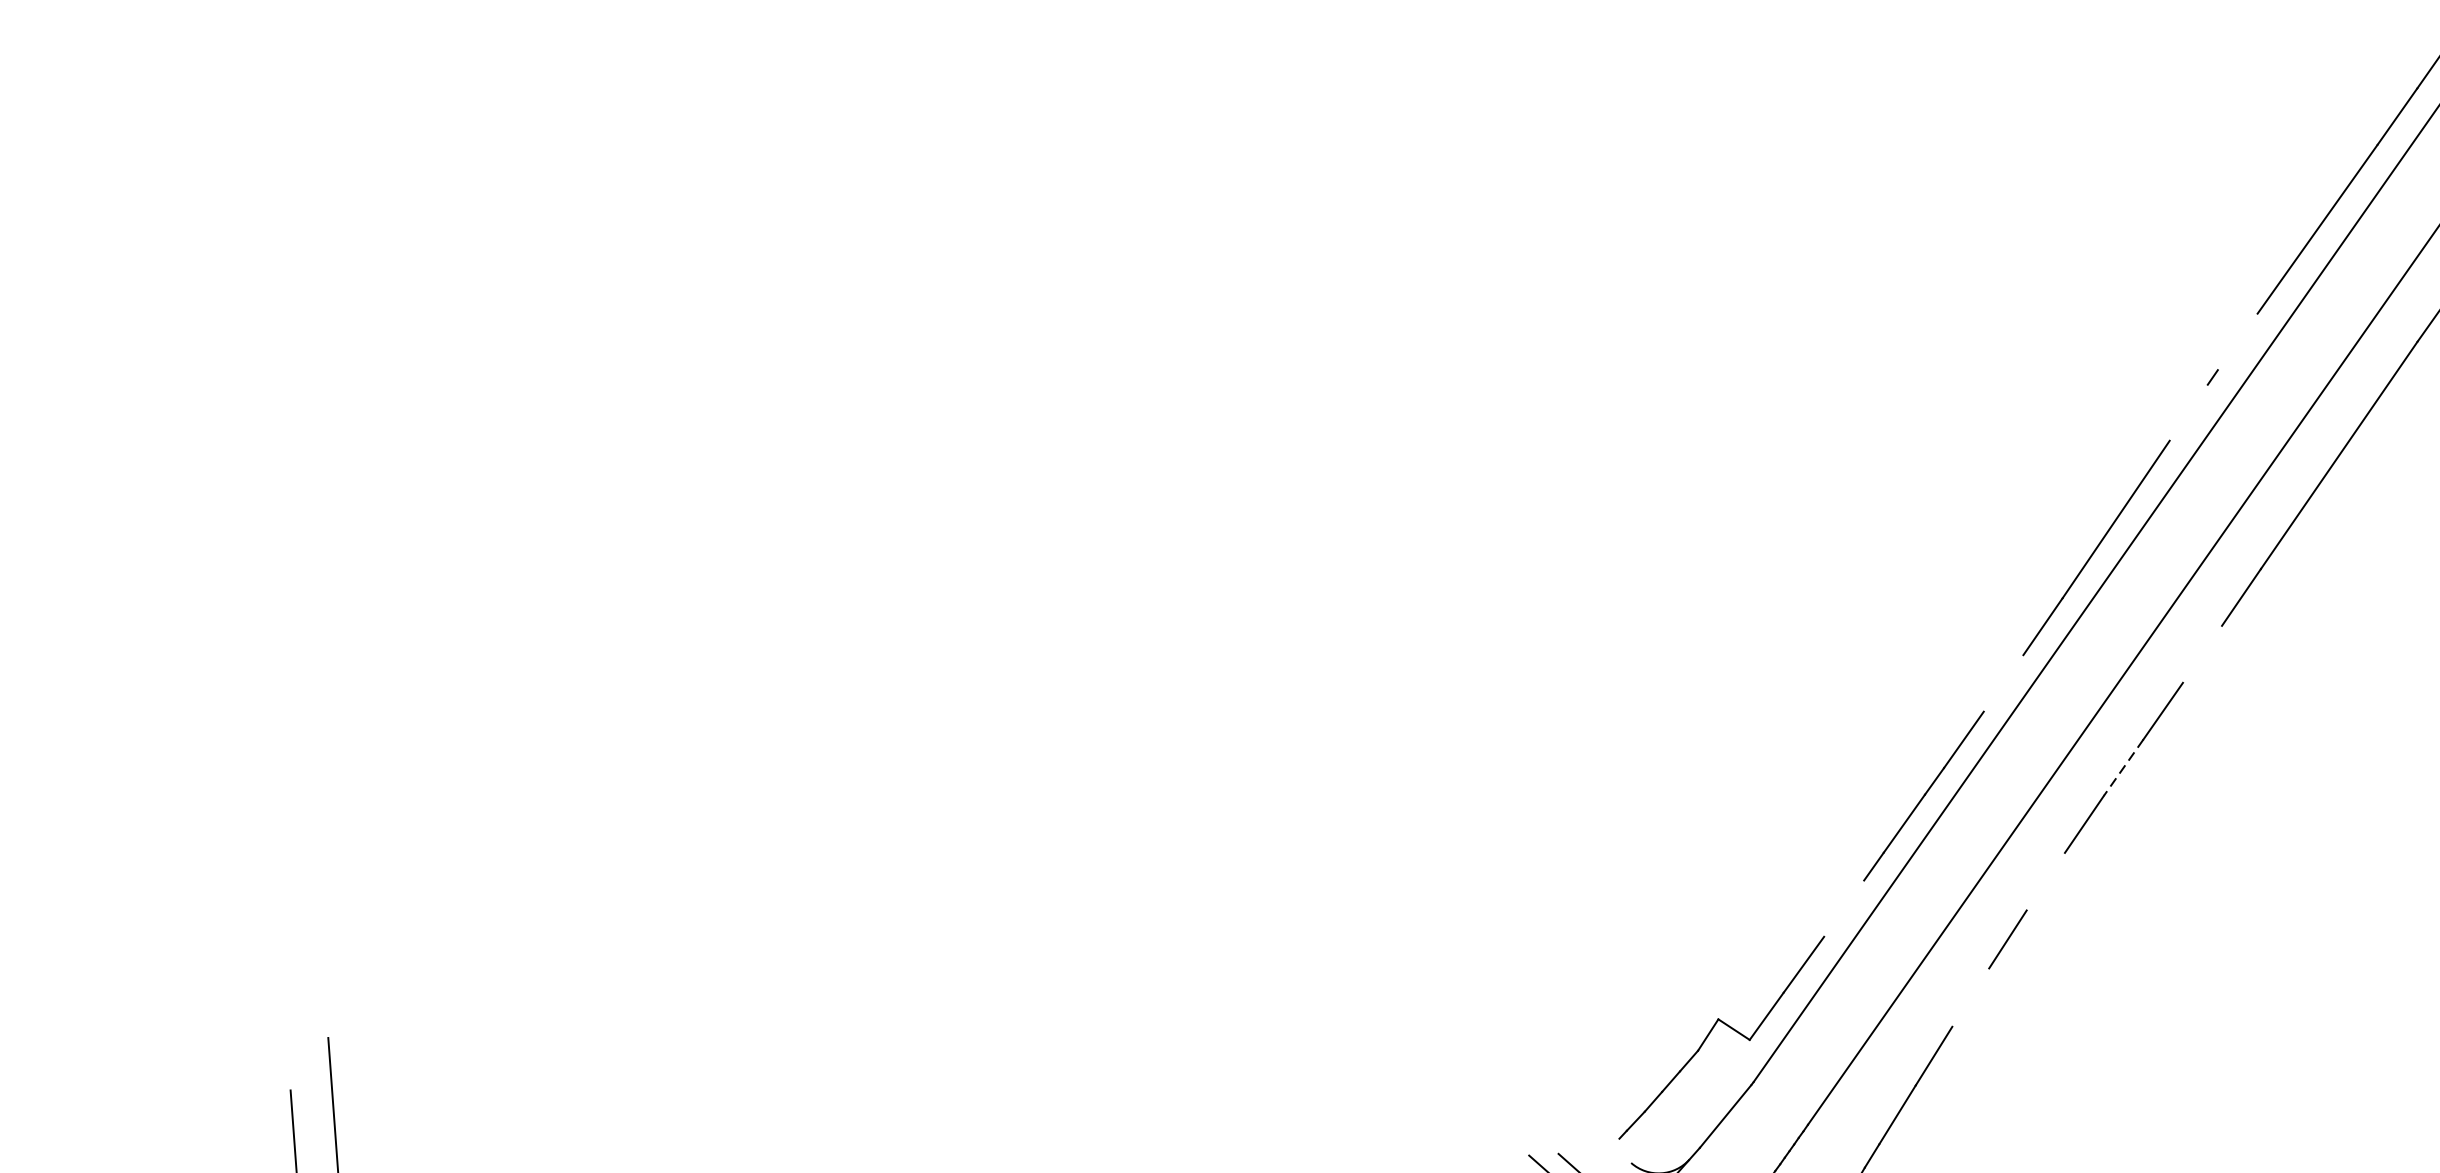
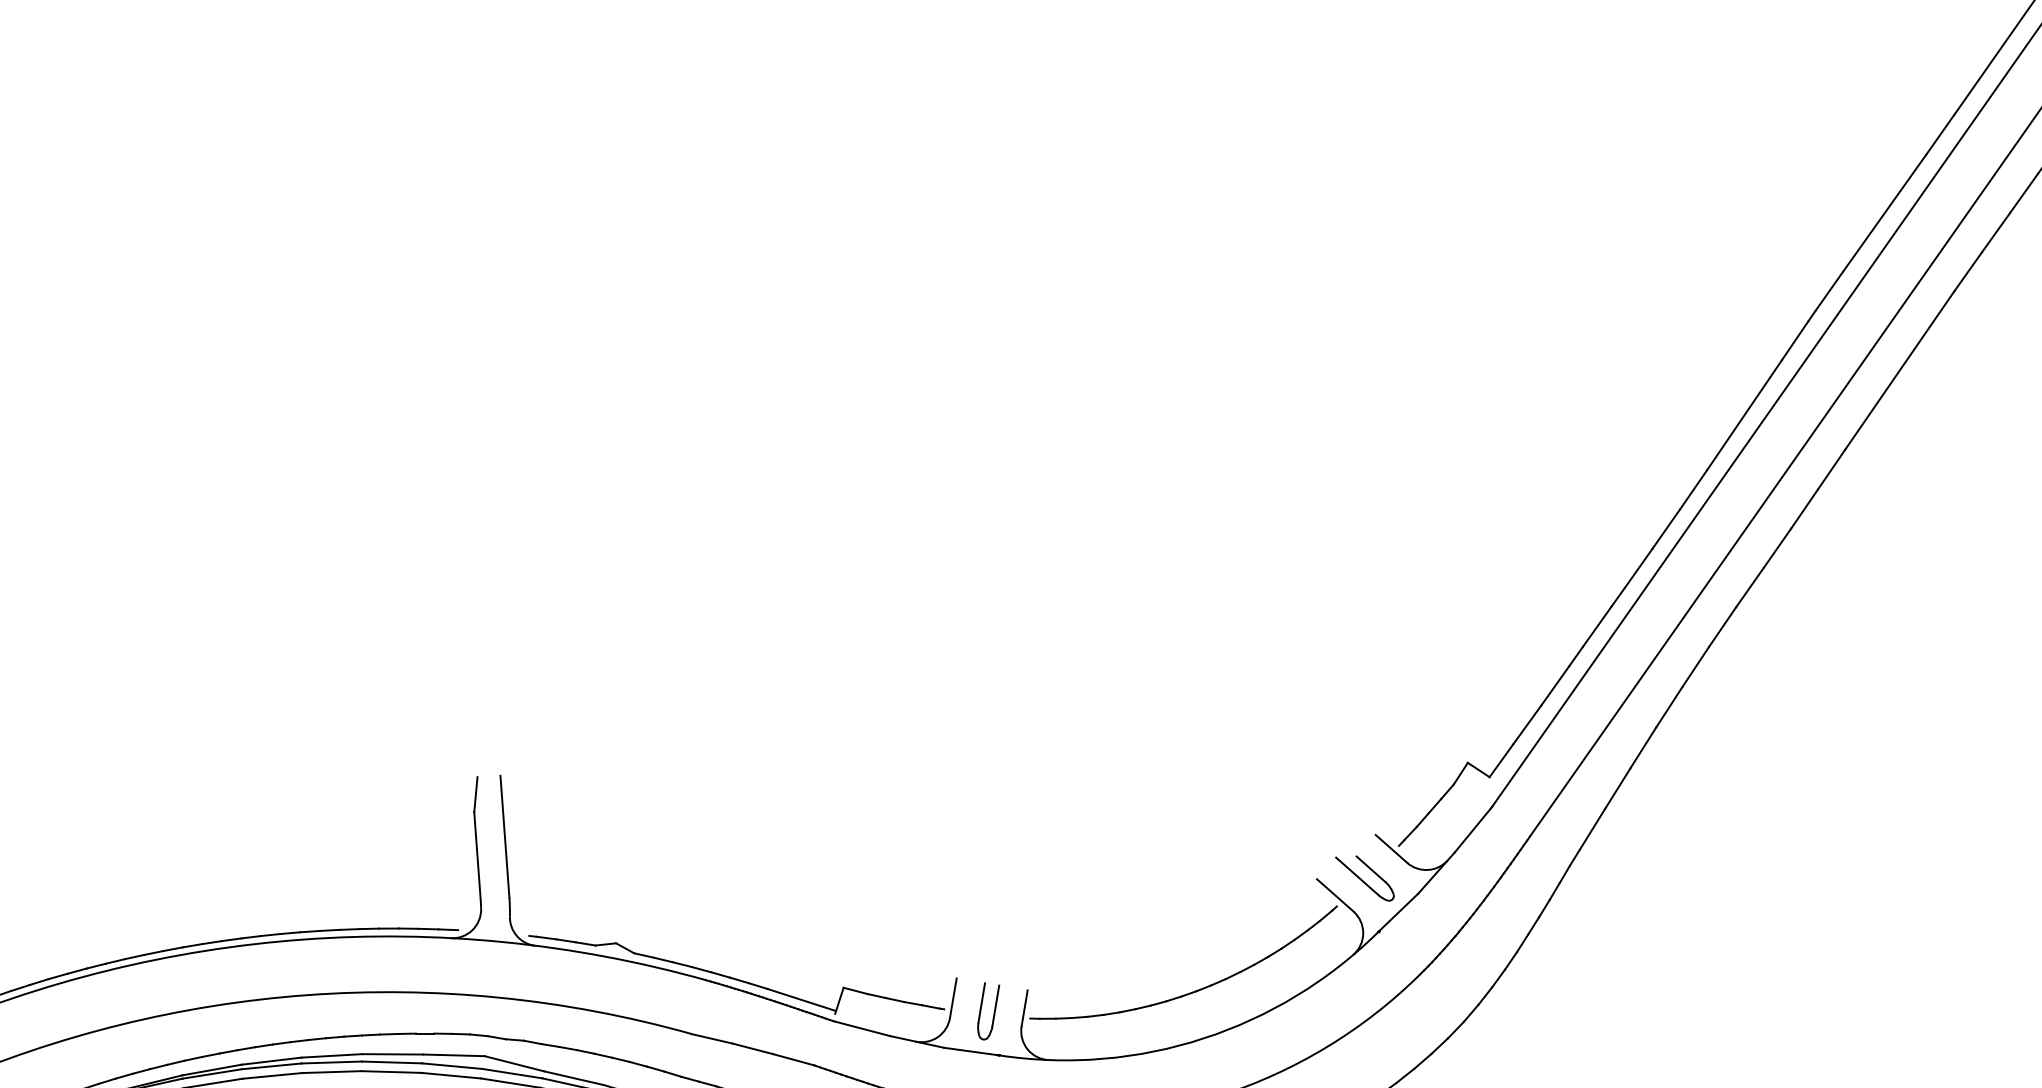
line: (2238, 342) -> (1829, 291), added
line: (2187, 412) -> (1794, 340), added
line: (2202, 653) -> (1804, 508), added
line: (2003, 682) -> (1666, 528), added
line: (2123, 767) -> (1749, 587), dashed -> solid
line: (2045, 882) -> (1695, 667), added
line: (1844, 908) -> (1555, 685), added
line: (1970, 997) -> (1643, 747), added
line: (292, 1064) -> (475, 794), added
line: (1608, 1142) -> (1391, 848), added

